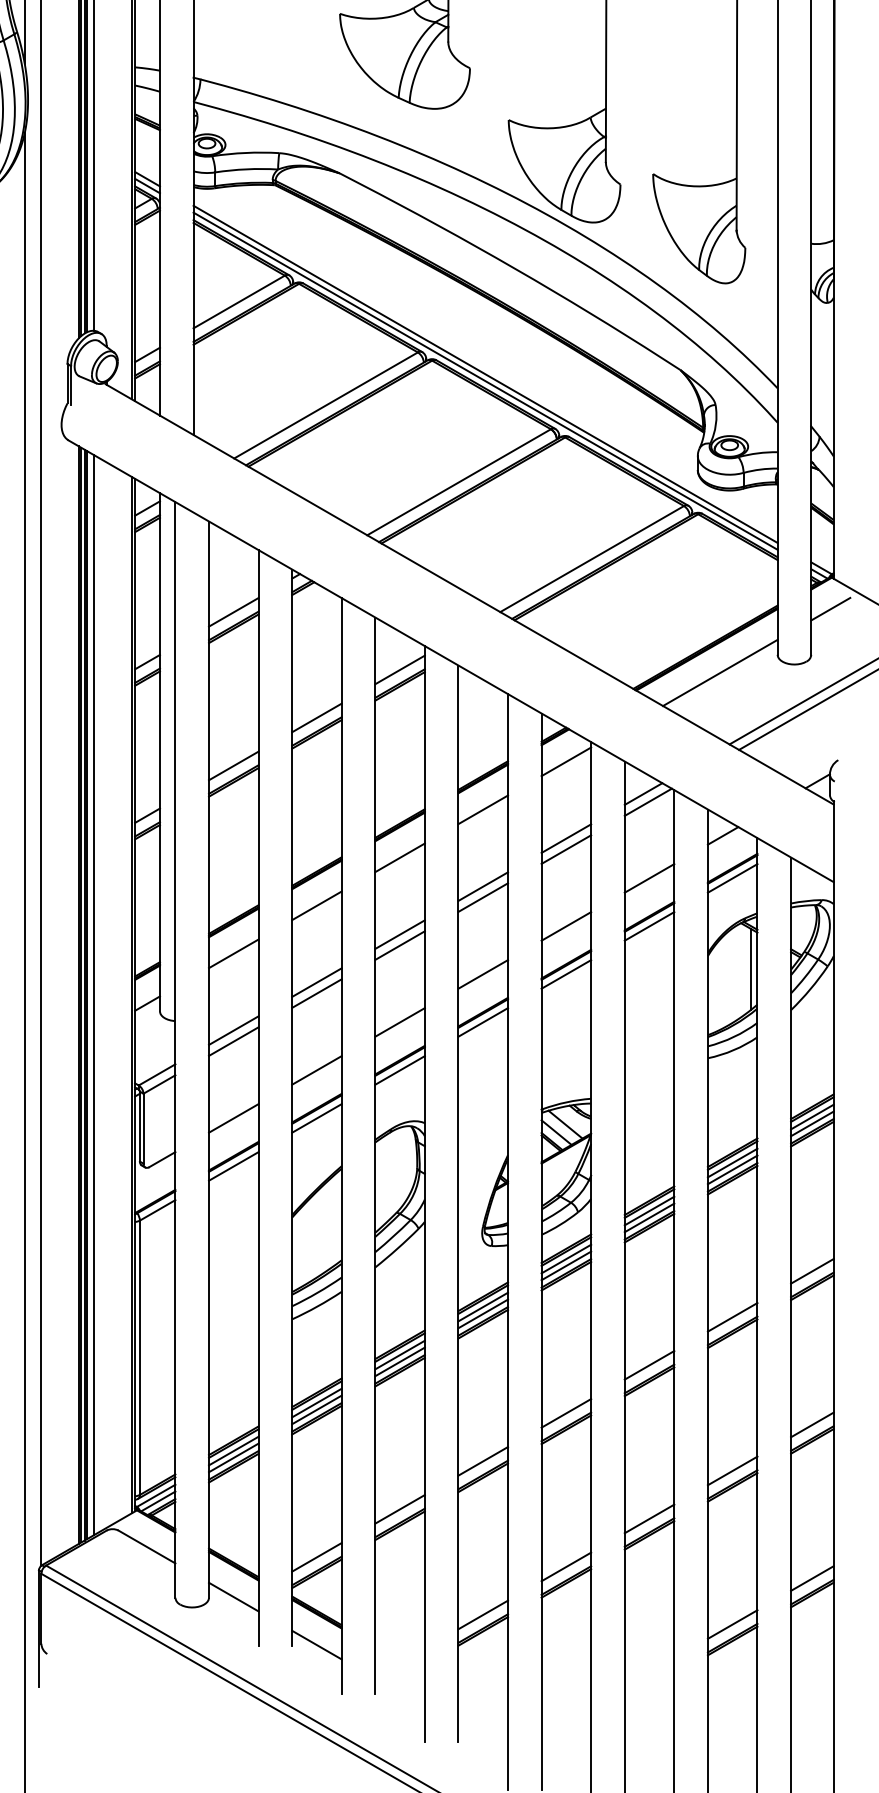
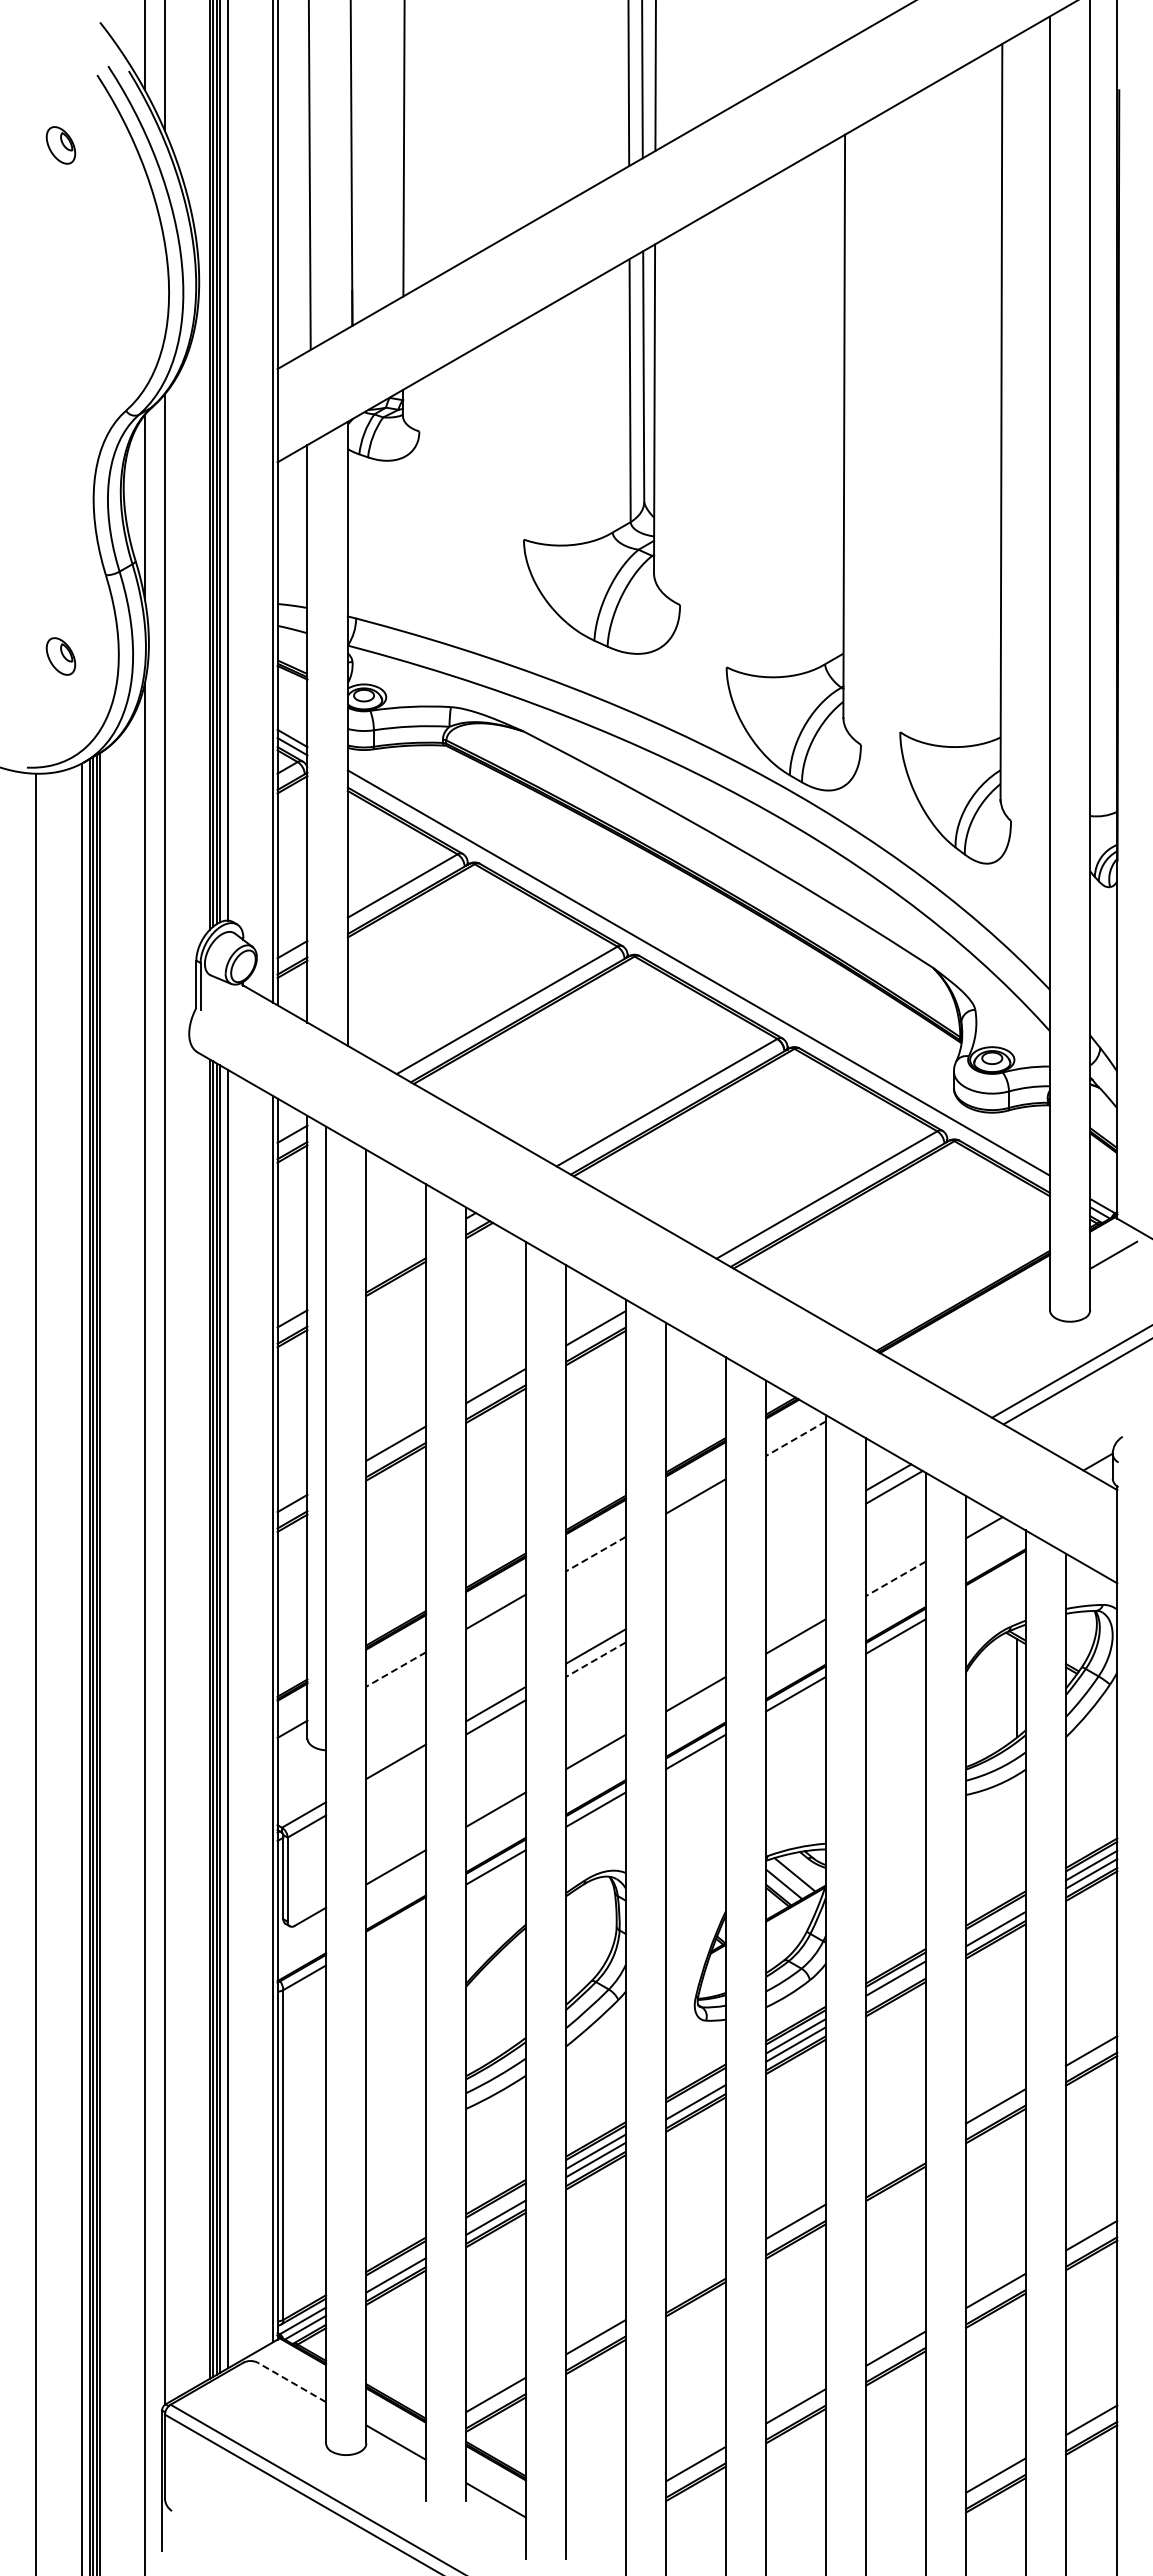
line: (485, 380) -> (698, 980), removed
line: (233, 611) -> (395, 1258), removed
line: (719, 672) -> (980, 1331), removed
line: (566, 761) -> (795, 1438), solid -> dashed
line: (566, 838) -> (795, 1530), removed
line: (566, 849) -> (795, 1544), removed
line: (399, 858) -> (595, 1554), solid -> dashed
line: (649, 878) -> (895, 1579), solid -> dashed
line: (732, 878) -> (995, 1578), removed
line: (482, 886) -> (695, 1588), removed
line: (482, 897) -> (695, 1601), removed
line: (399, 945) -> (595, 1659), solid -> dashed
line: (233, 953) -> (395, 1669), solid -> dashed
line: (233, 1041) -> (395, 1774), removed
line: (732, 1162) -> (995, 1920), removed
line: (233, 1166) -> (395, 1924), removed
line: (649, 1217) -> (895, 1986), removed
line: (482, 1306) -> (695, 2093), removed
line: (649, 1364) -> (895, 2163), removed
line: (316, 1403) -> (495, 2209), removed
line: (233, 1450) -> (395, 2266), removed
line: (482, 1461) -> (695, 2279), removed
line: (146, 1547) -> (291, 2382), solid -> dashed

